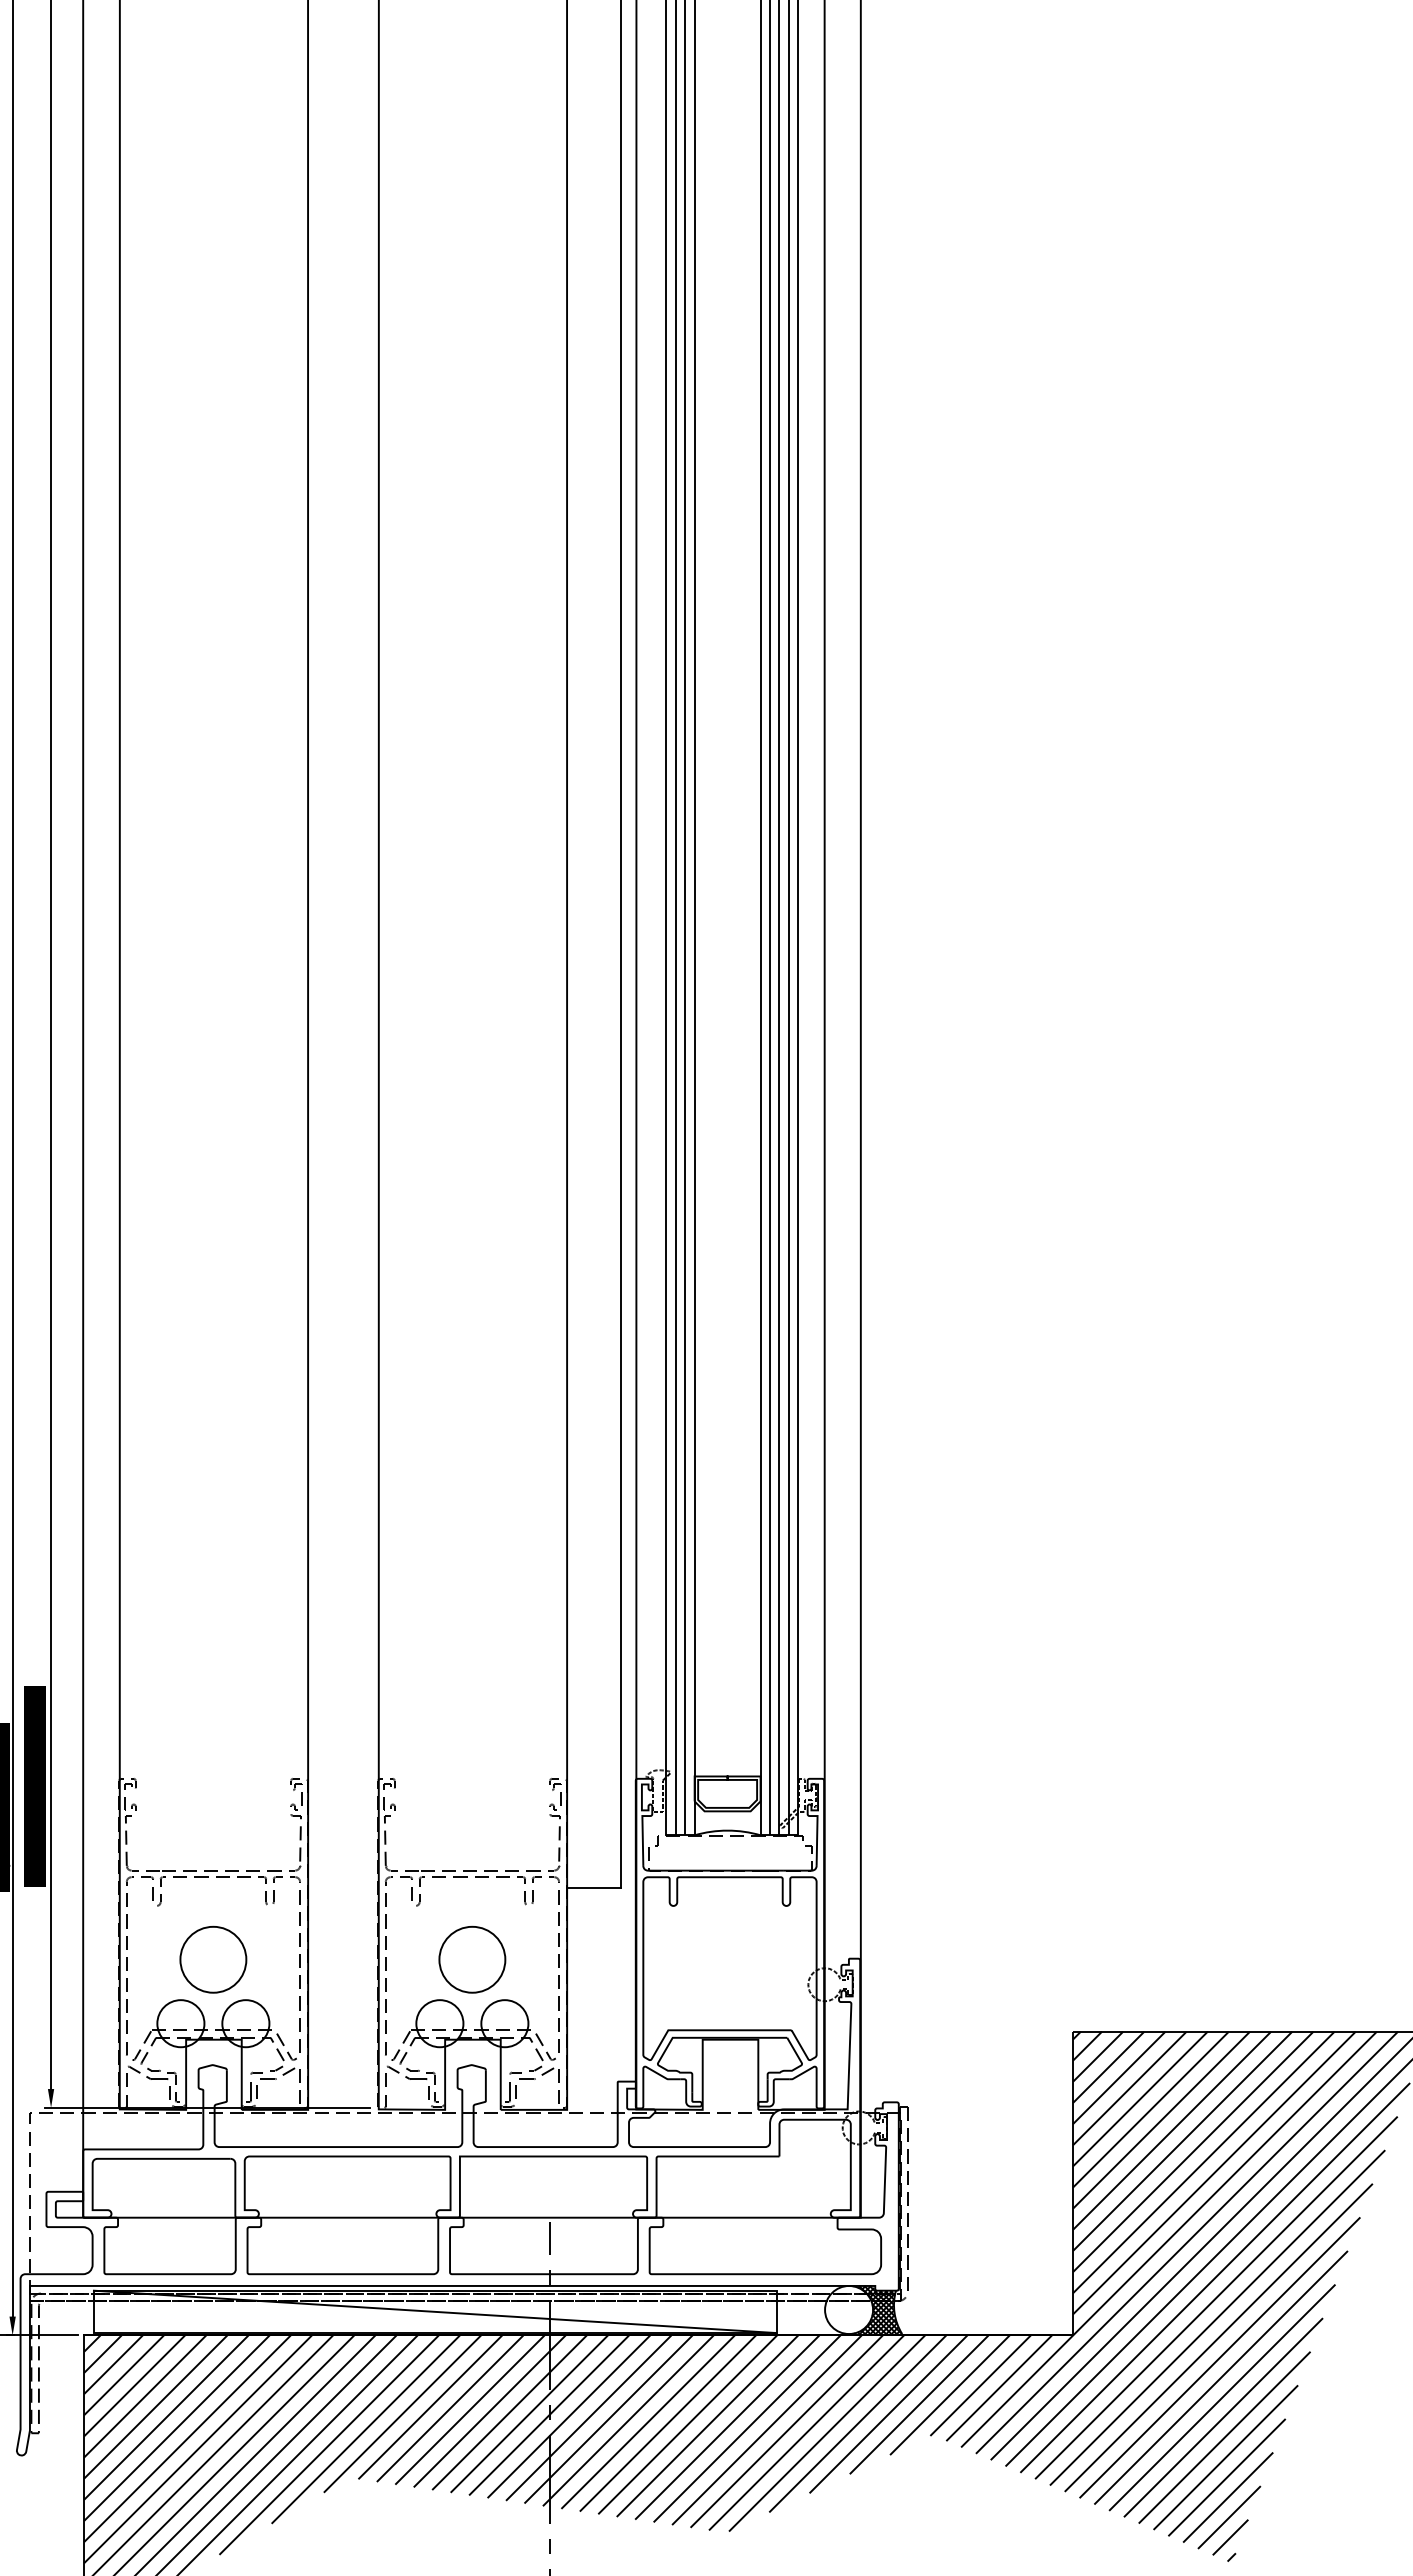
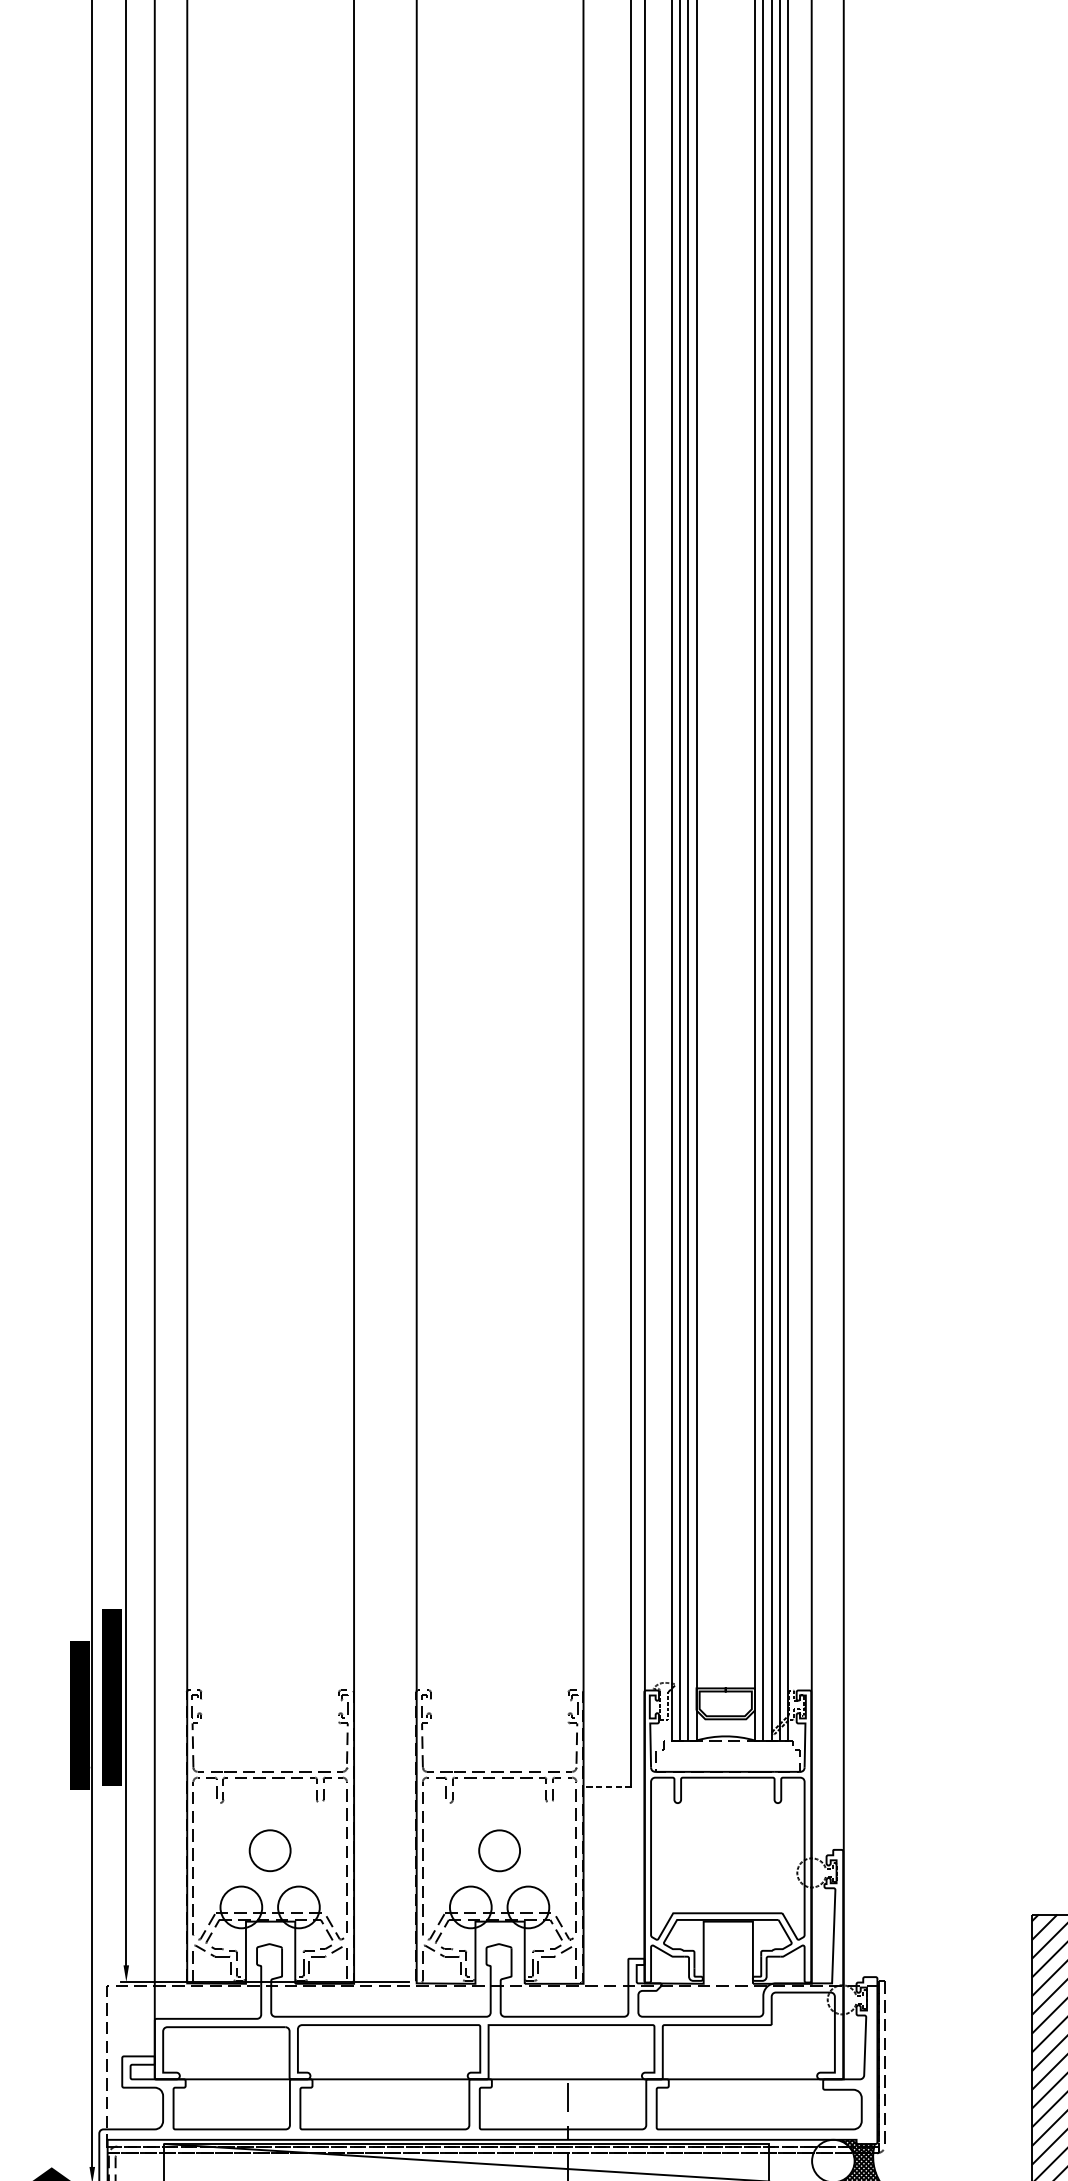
line: (593, 1887) -> (606, 1786), solid -> dashed
circle: (213, 1959) -> (270, 1850), size x0.7
circle: (472, 1959) -> (499, 1850), size x0.7

